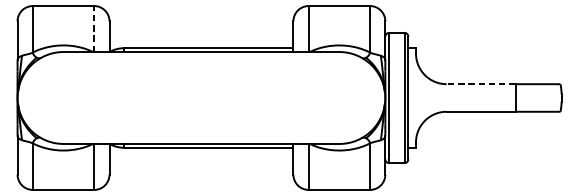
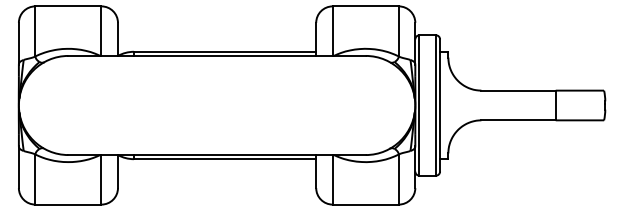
line: (94, 29) -> (101, 31), dashed -> solid
line: (481, 84) -> (518, 90), dashed -> solid

